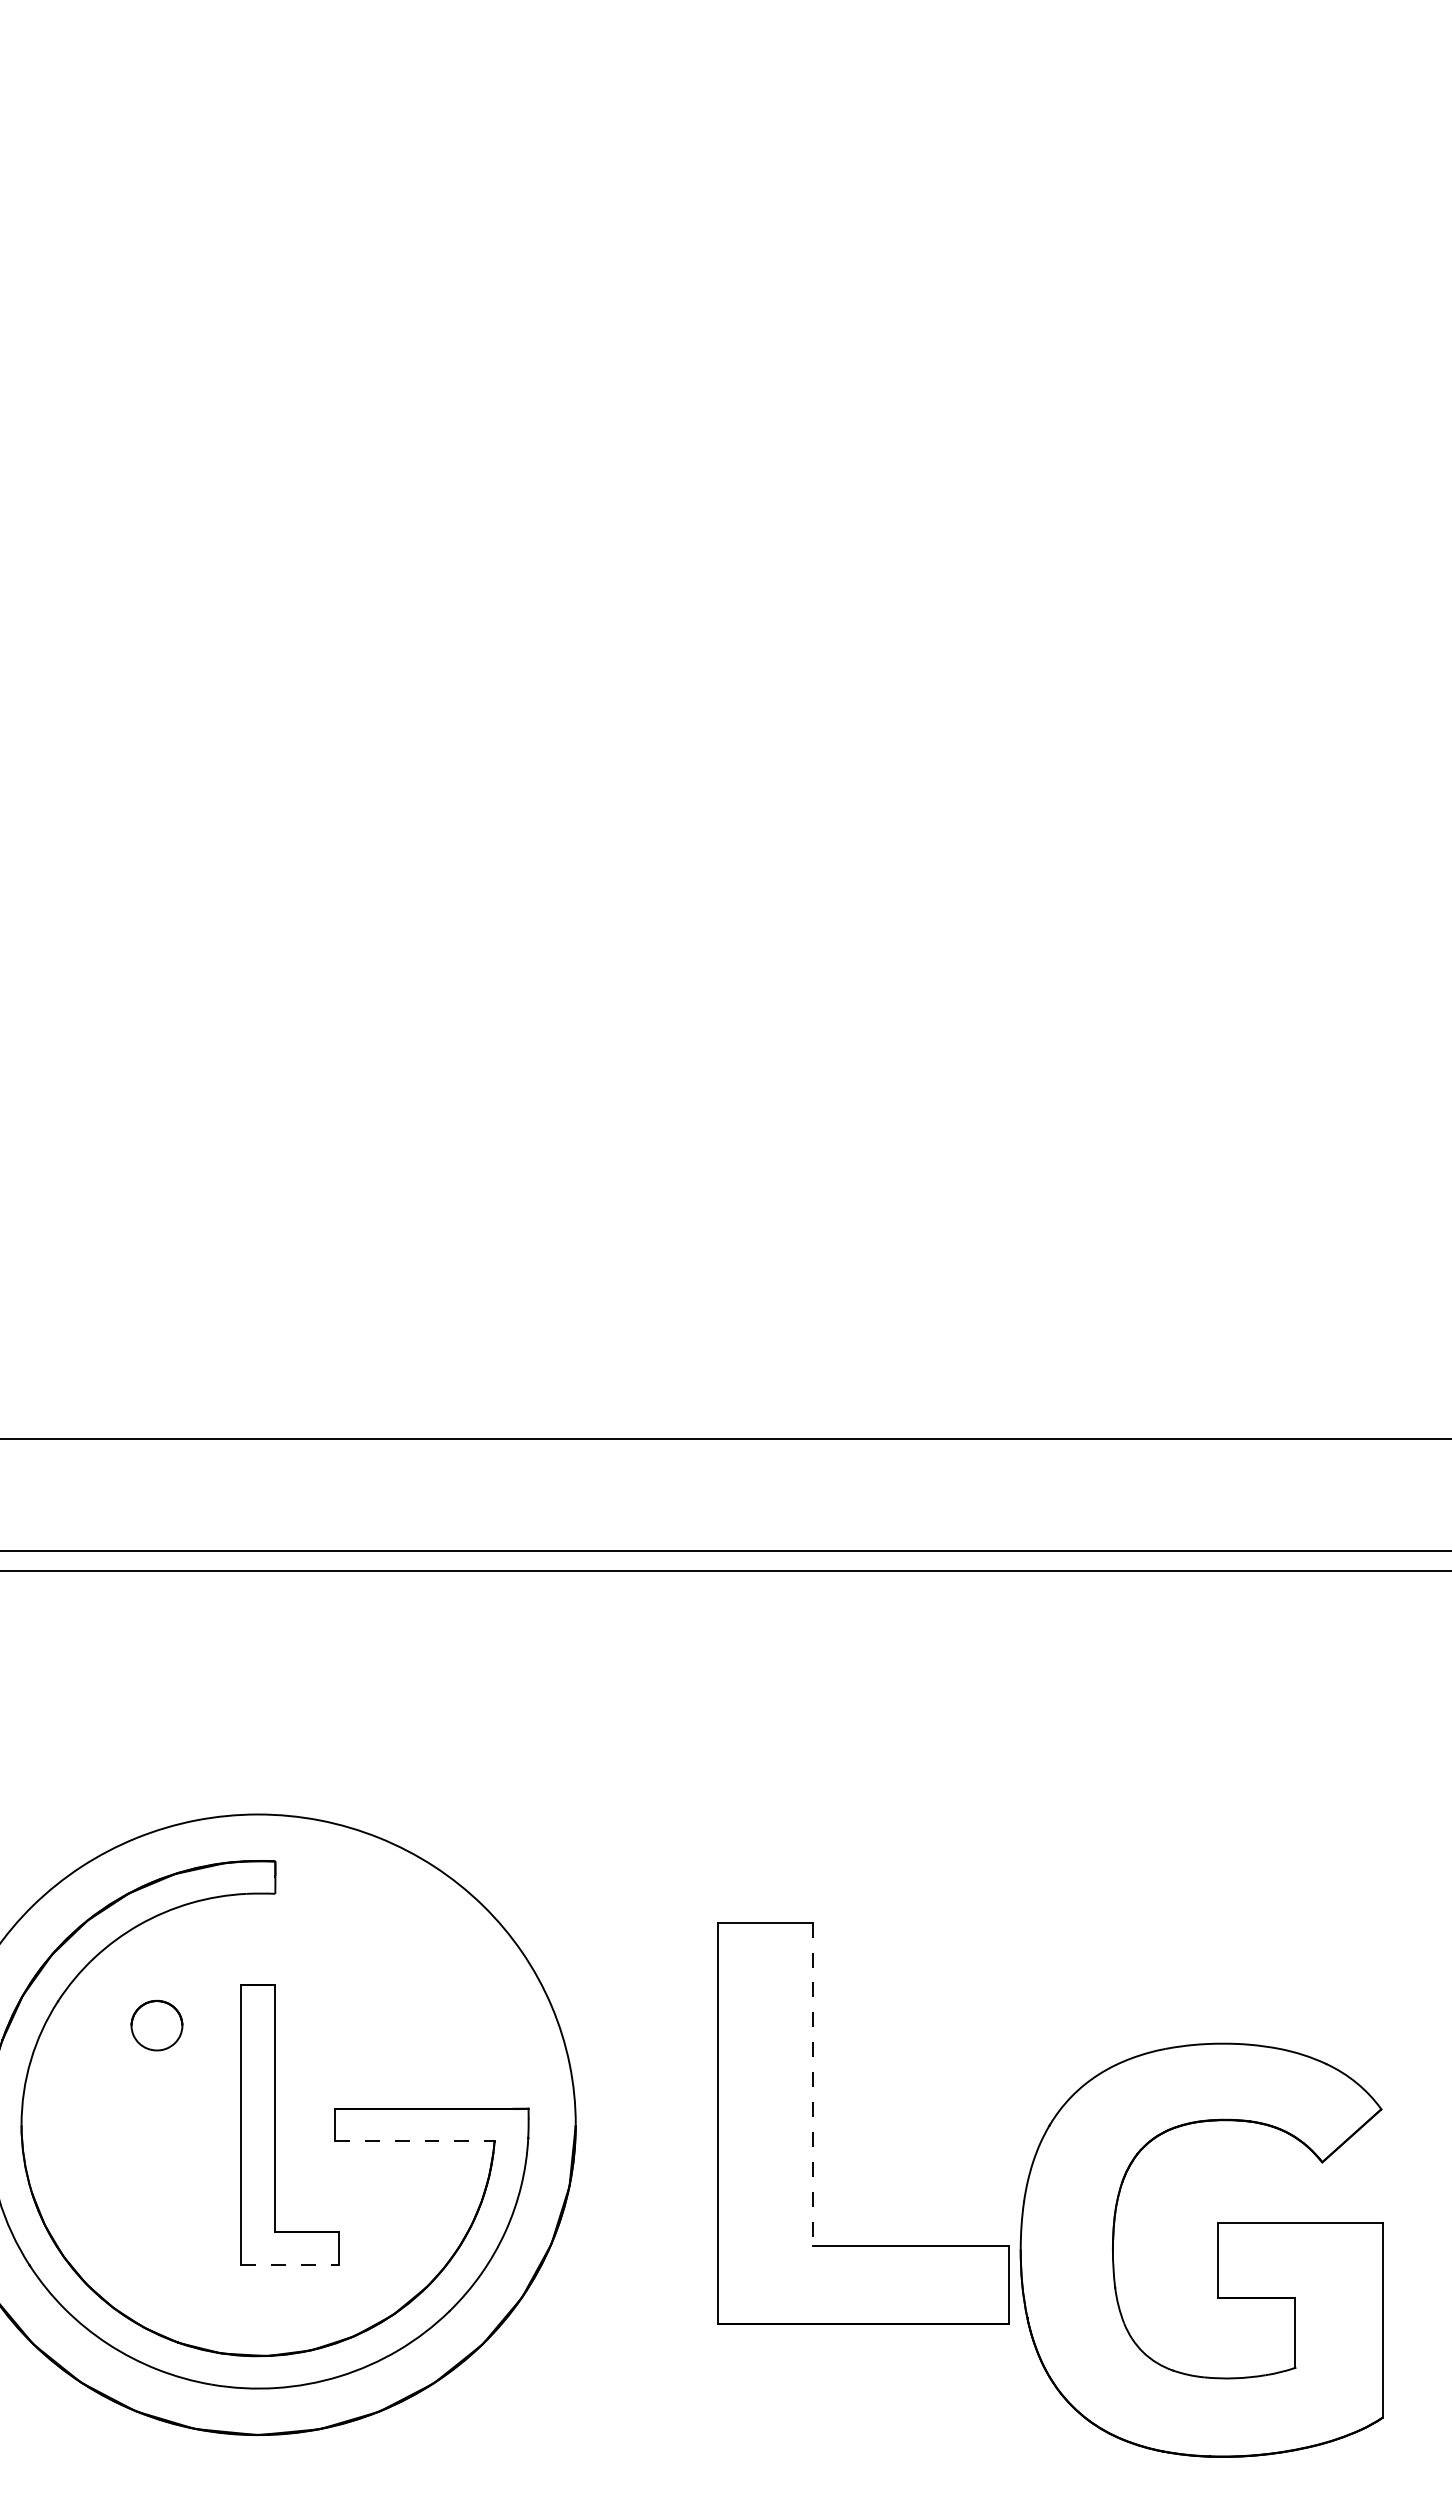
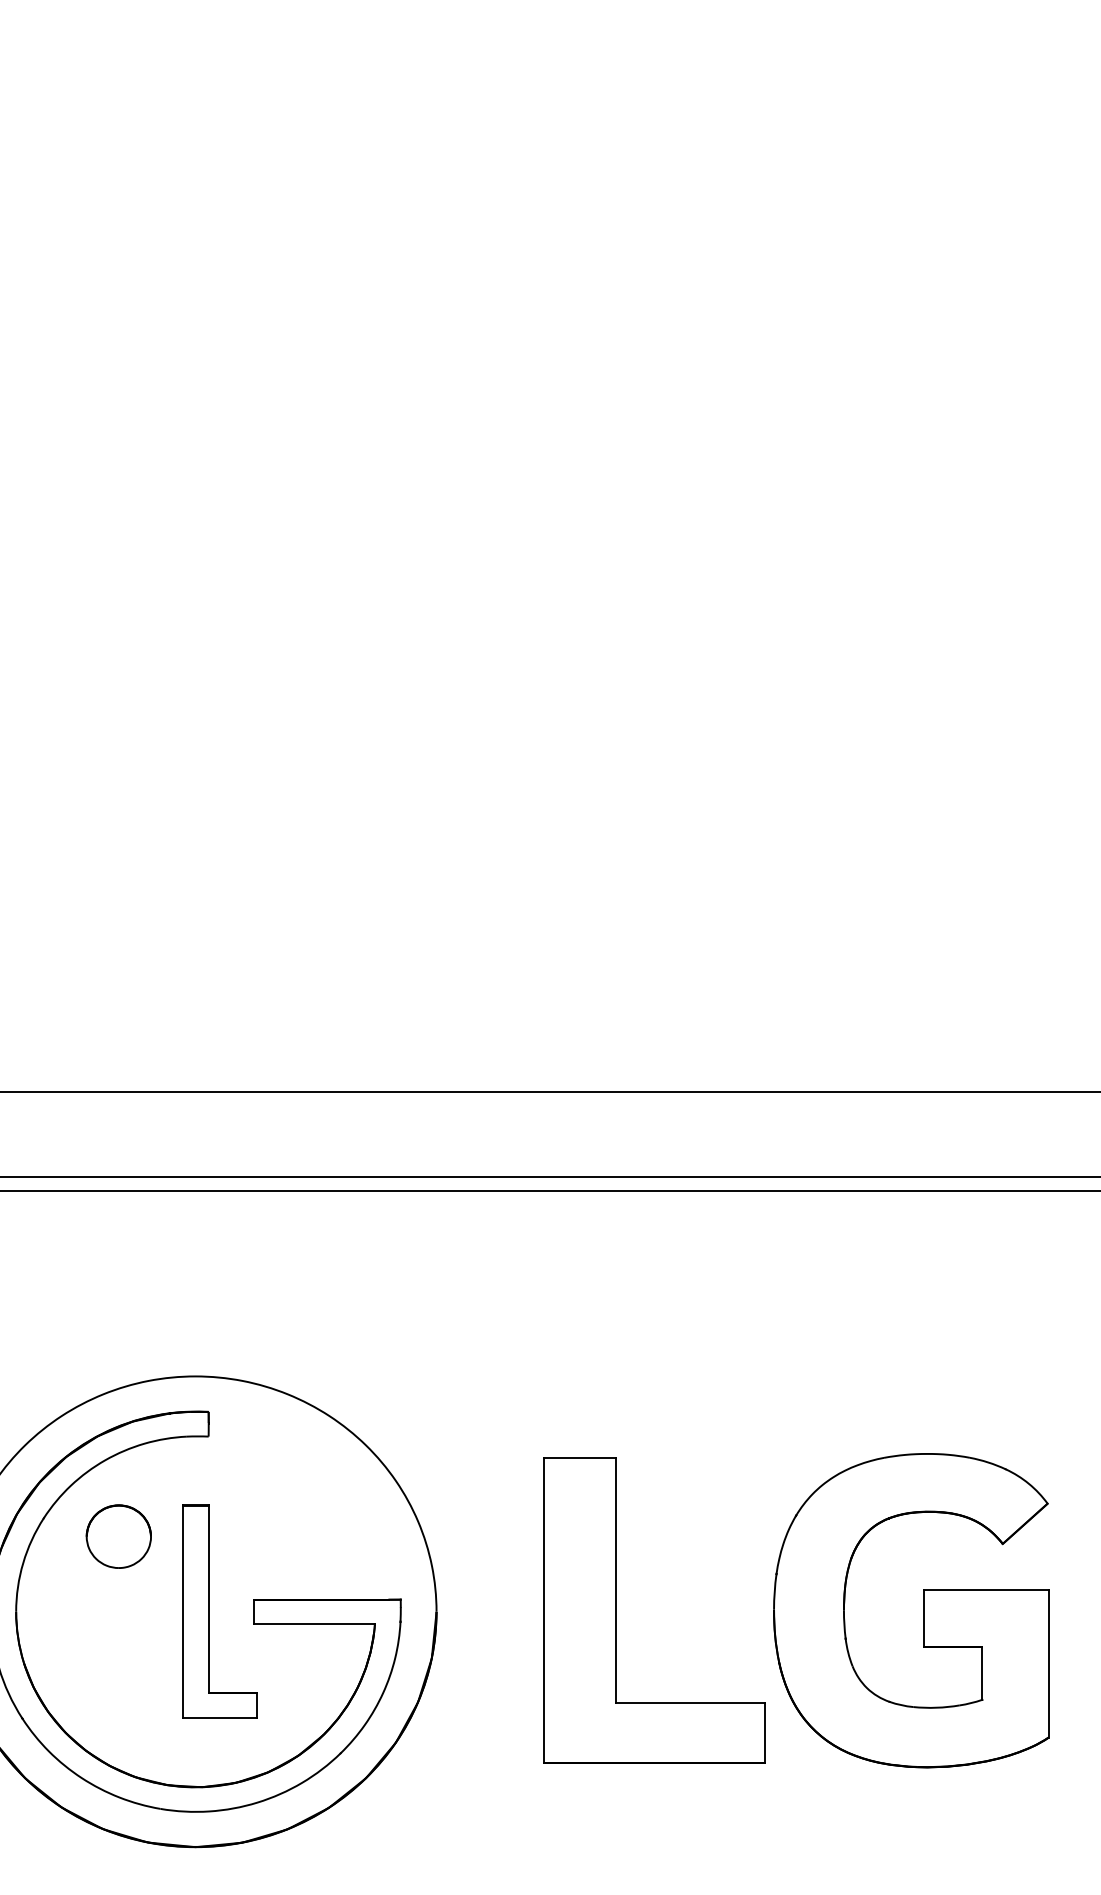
part: (156, 2025) -> (118, 1536), size x1.67
line: (812, 2084) -> (616, 1581), dashed -> solid
line: (414, 2141) -> (314, 1624), dashed -> solid
part: (1217, 2249) -> (923, 1610), moved
line: (289, 2264) -> (219, 1717), dashed -> solid

